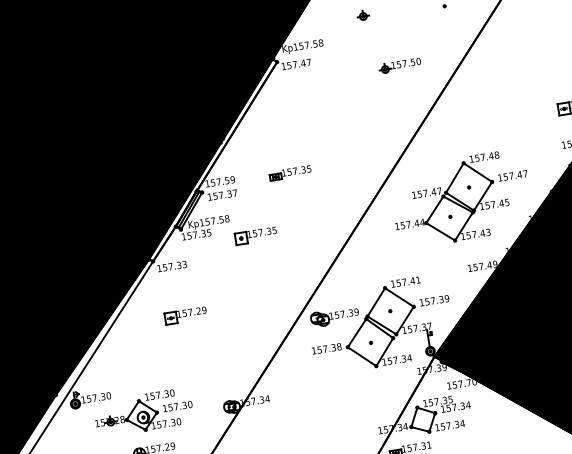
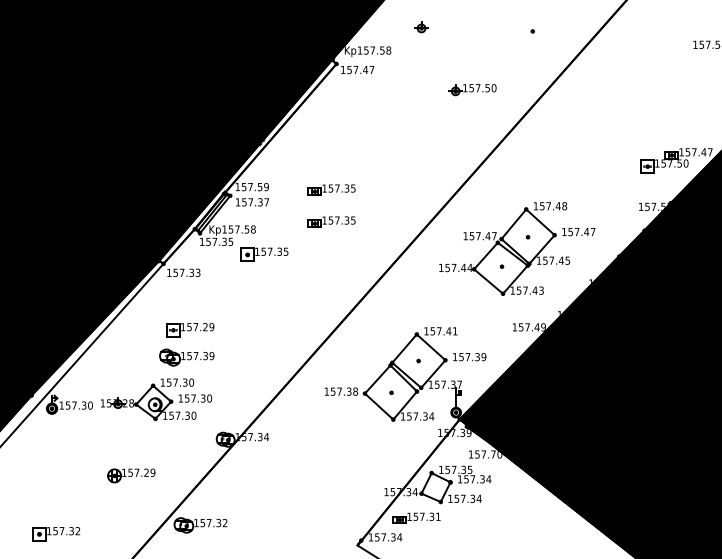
part: (363, 15) -> (421, 27), moved
part: (294, 200) -> (331, 221), added
part: (256, 235) -> (264, 254), moved
part: (334, 316) -> (186, 357), moved
part: (143, 412) -> (156, 399), moved

